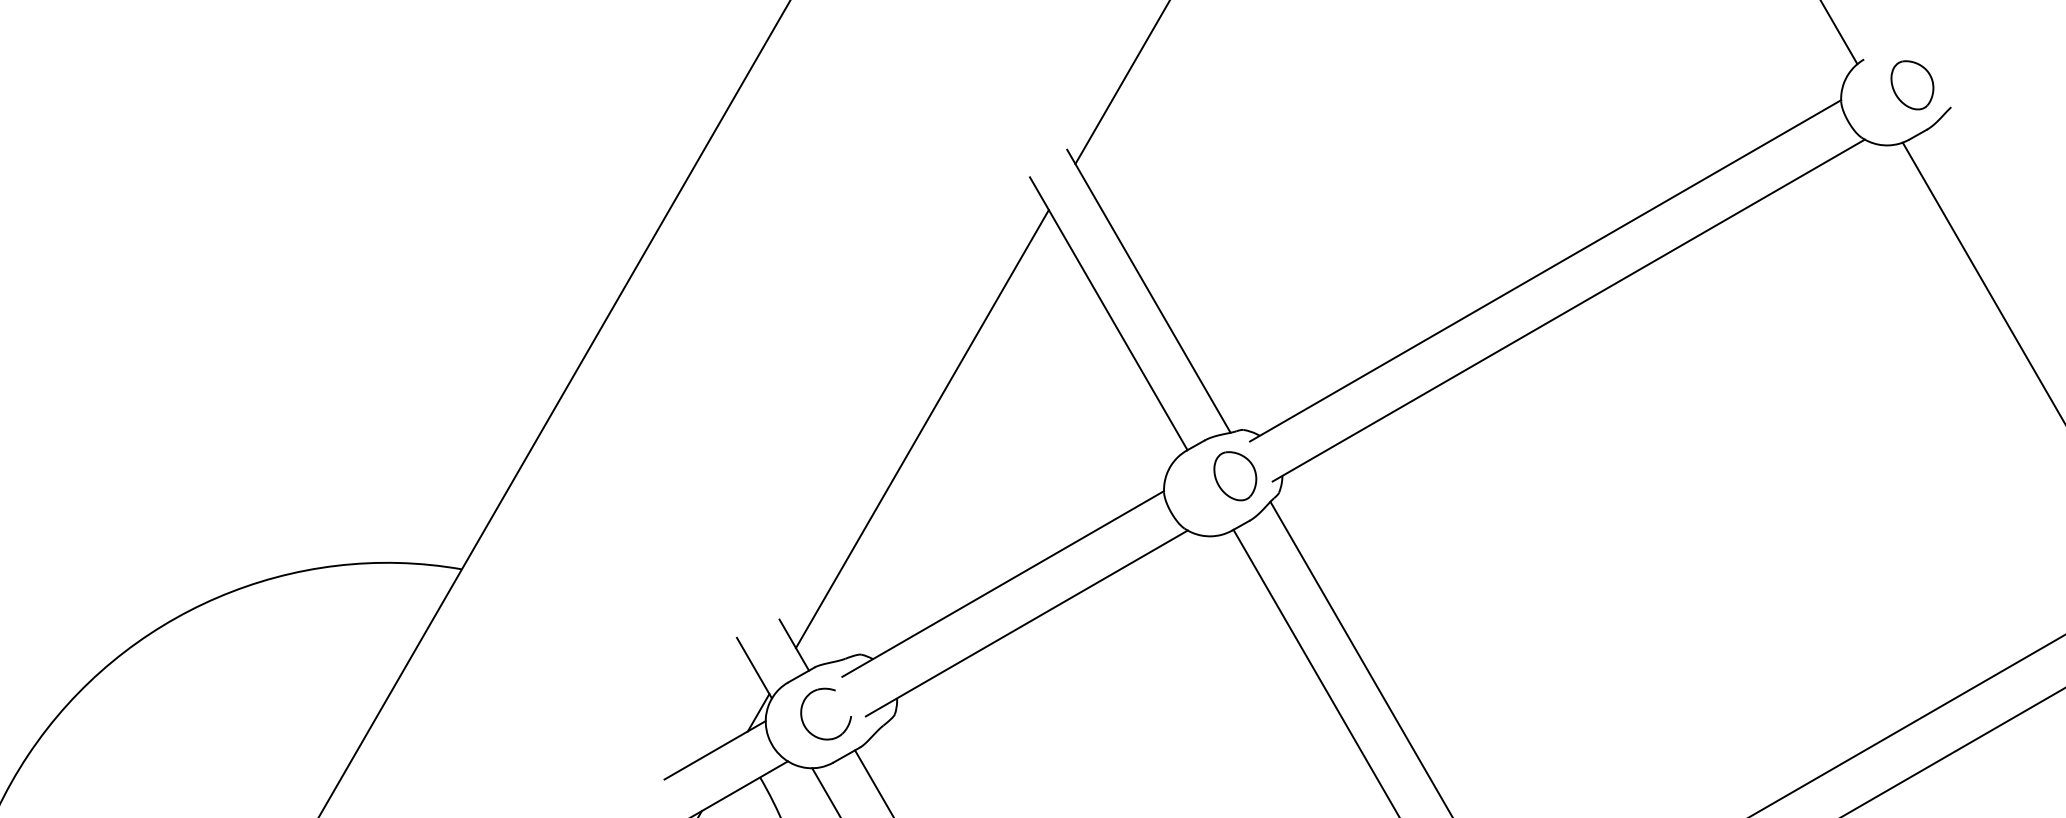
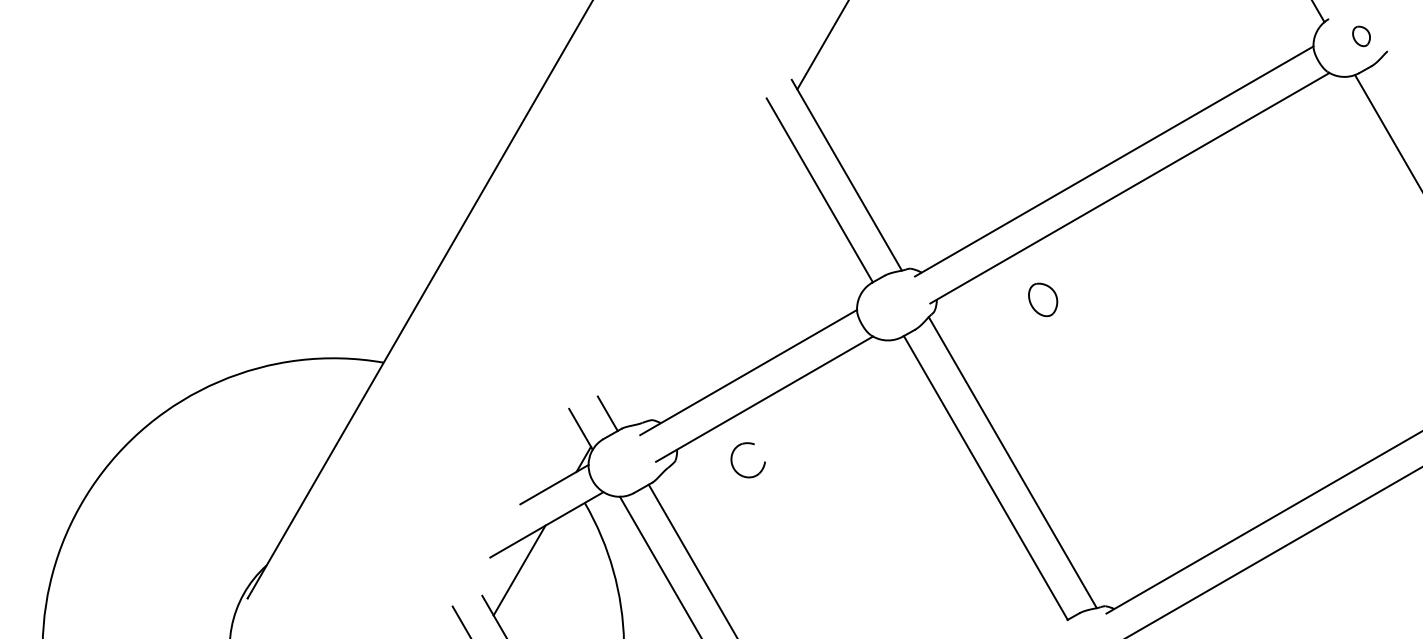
part: (1912, 85) -> (1361, 36), size x0.6
line: (921, 428) -> (693, 267), removed
part: (1235, 475) -> (1043, 299), moved
part: (804, 720) -> (733, 464), moved

